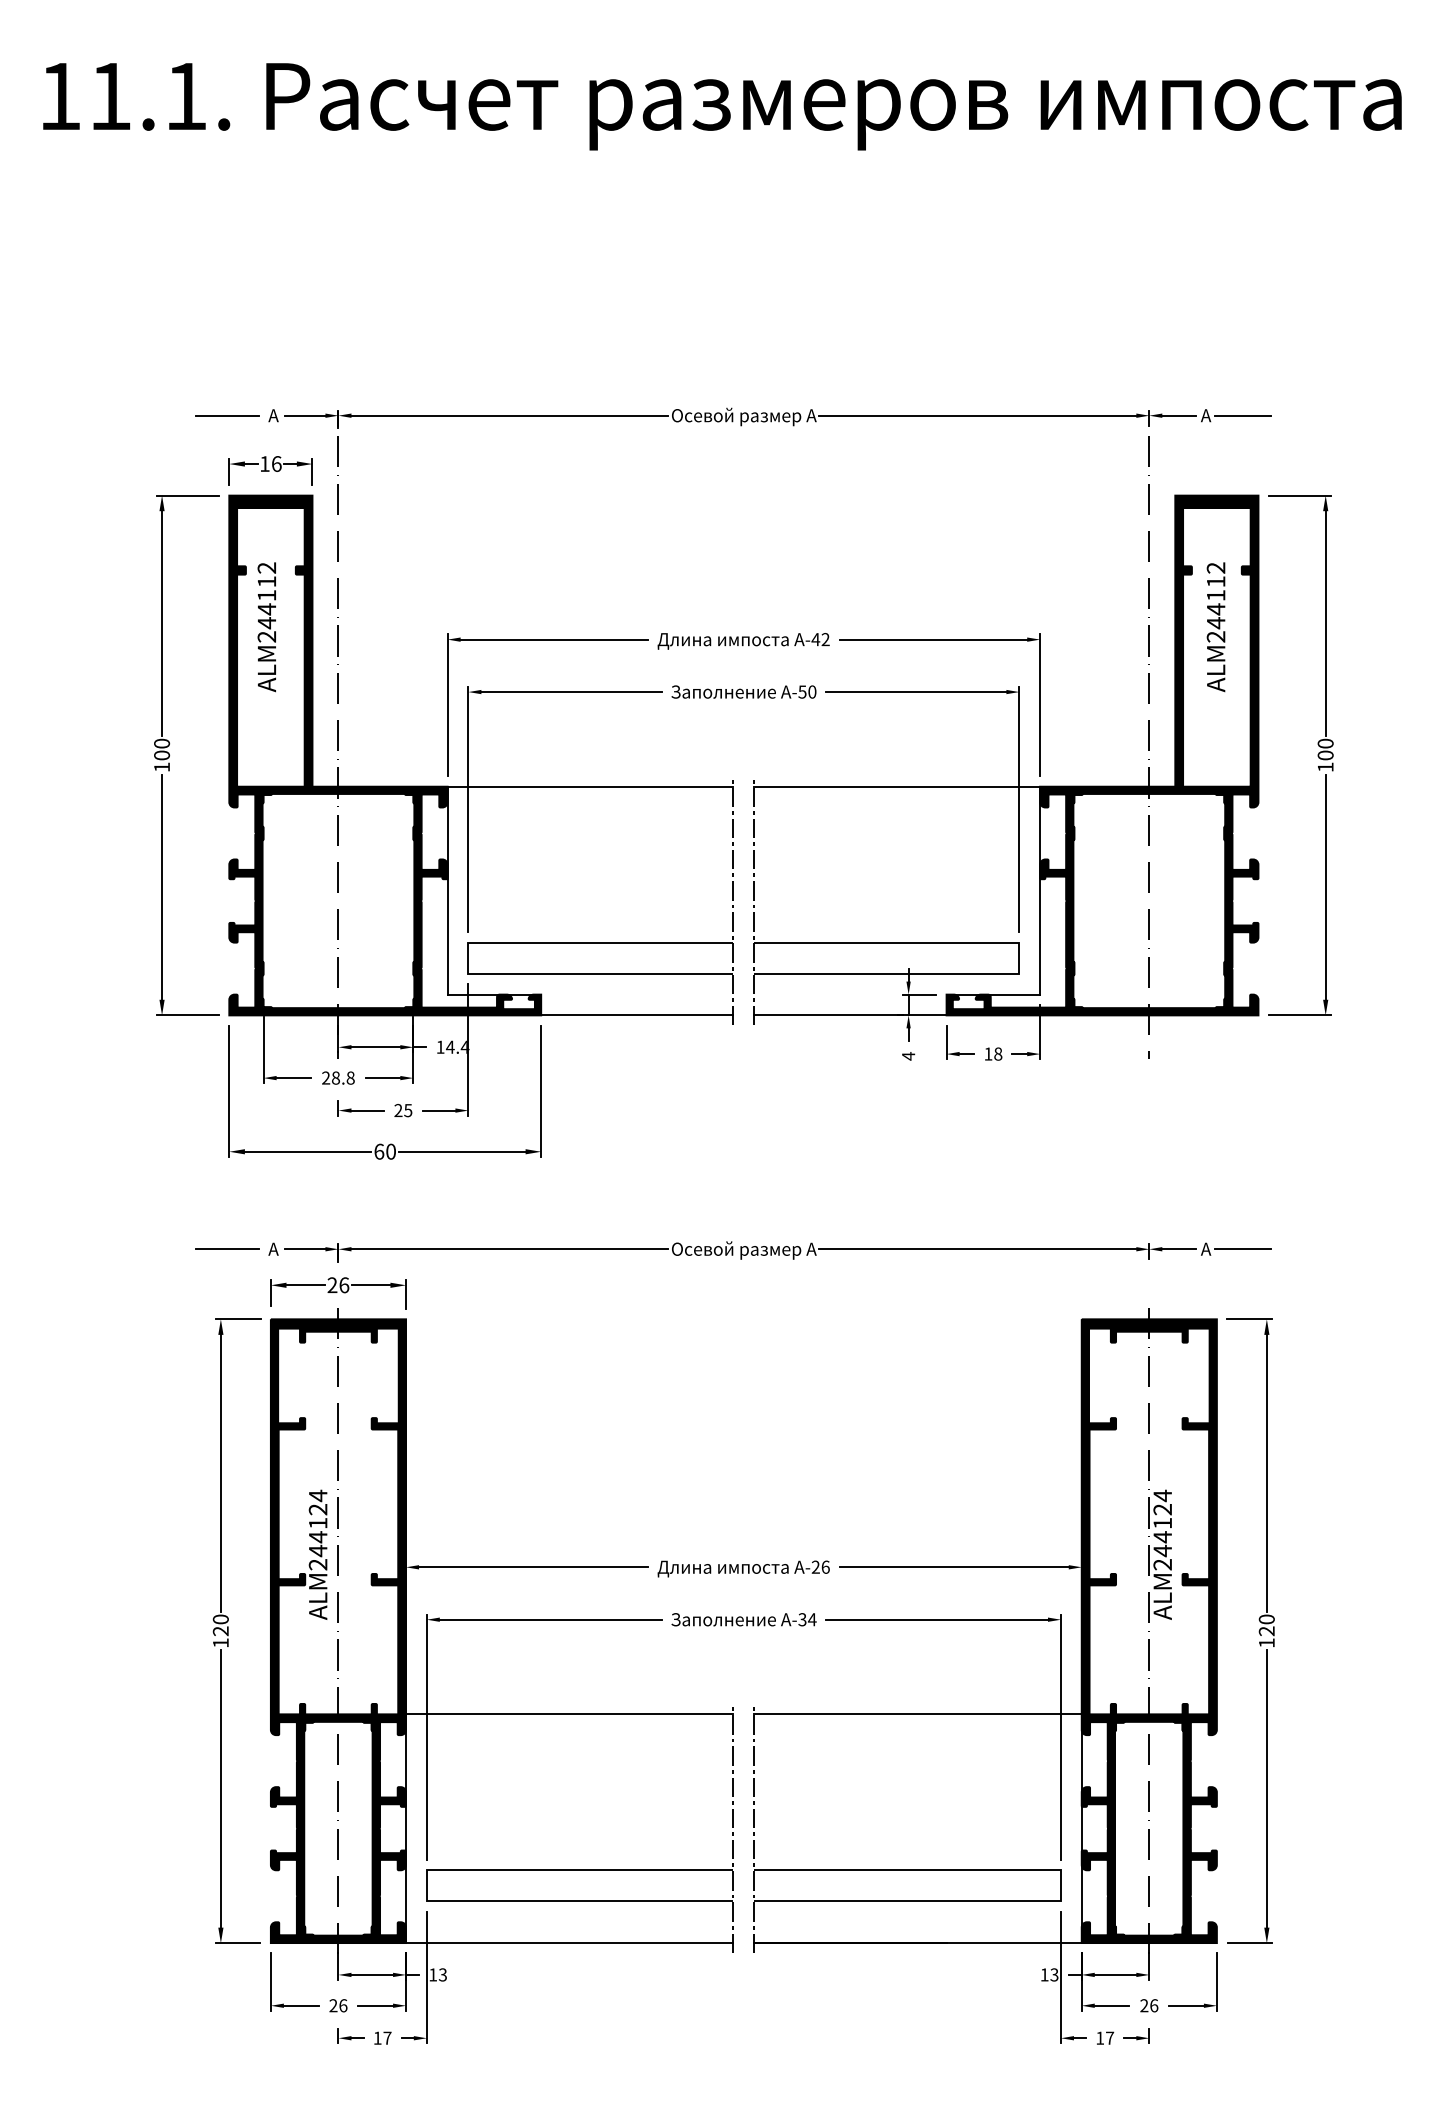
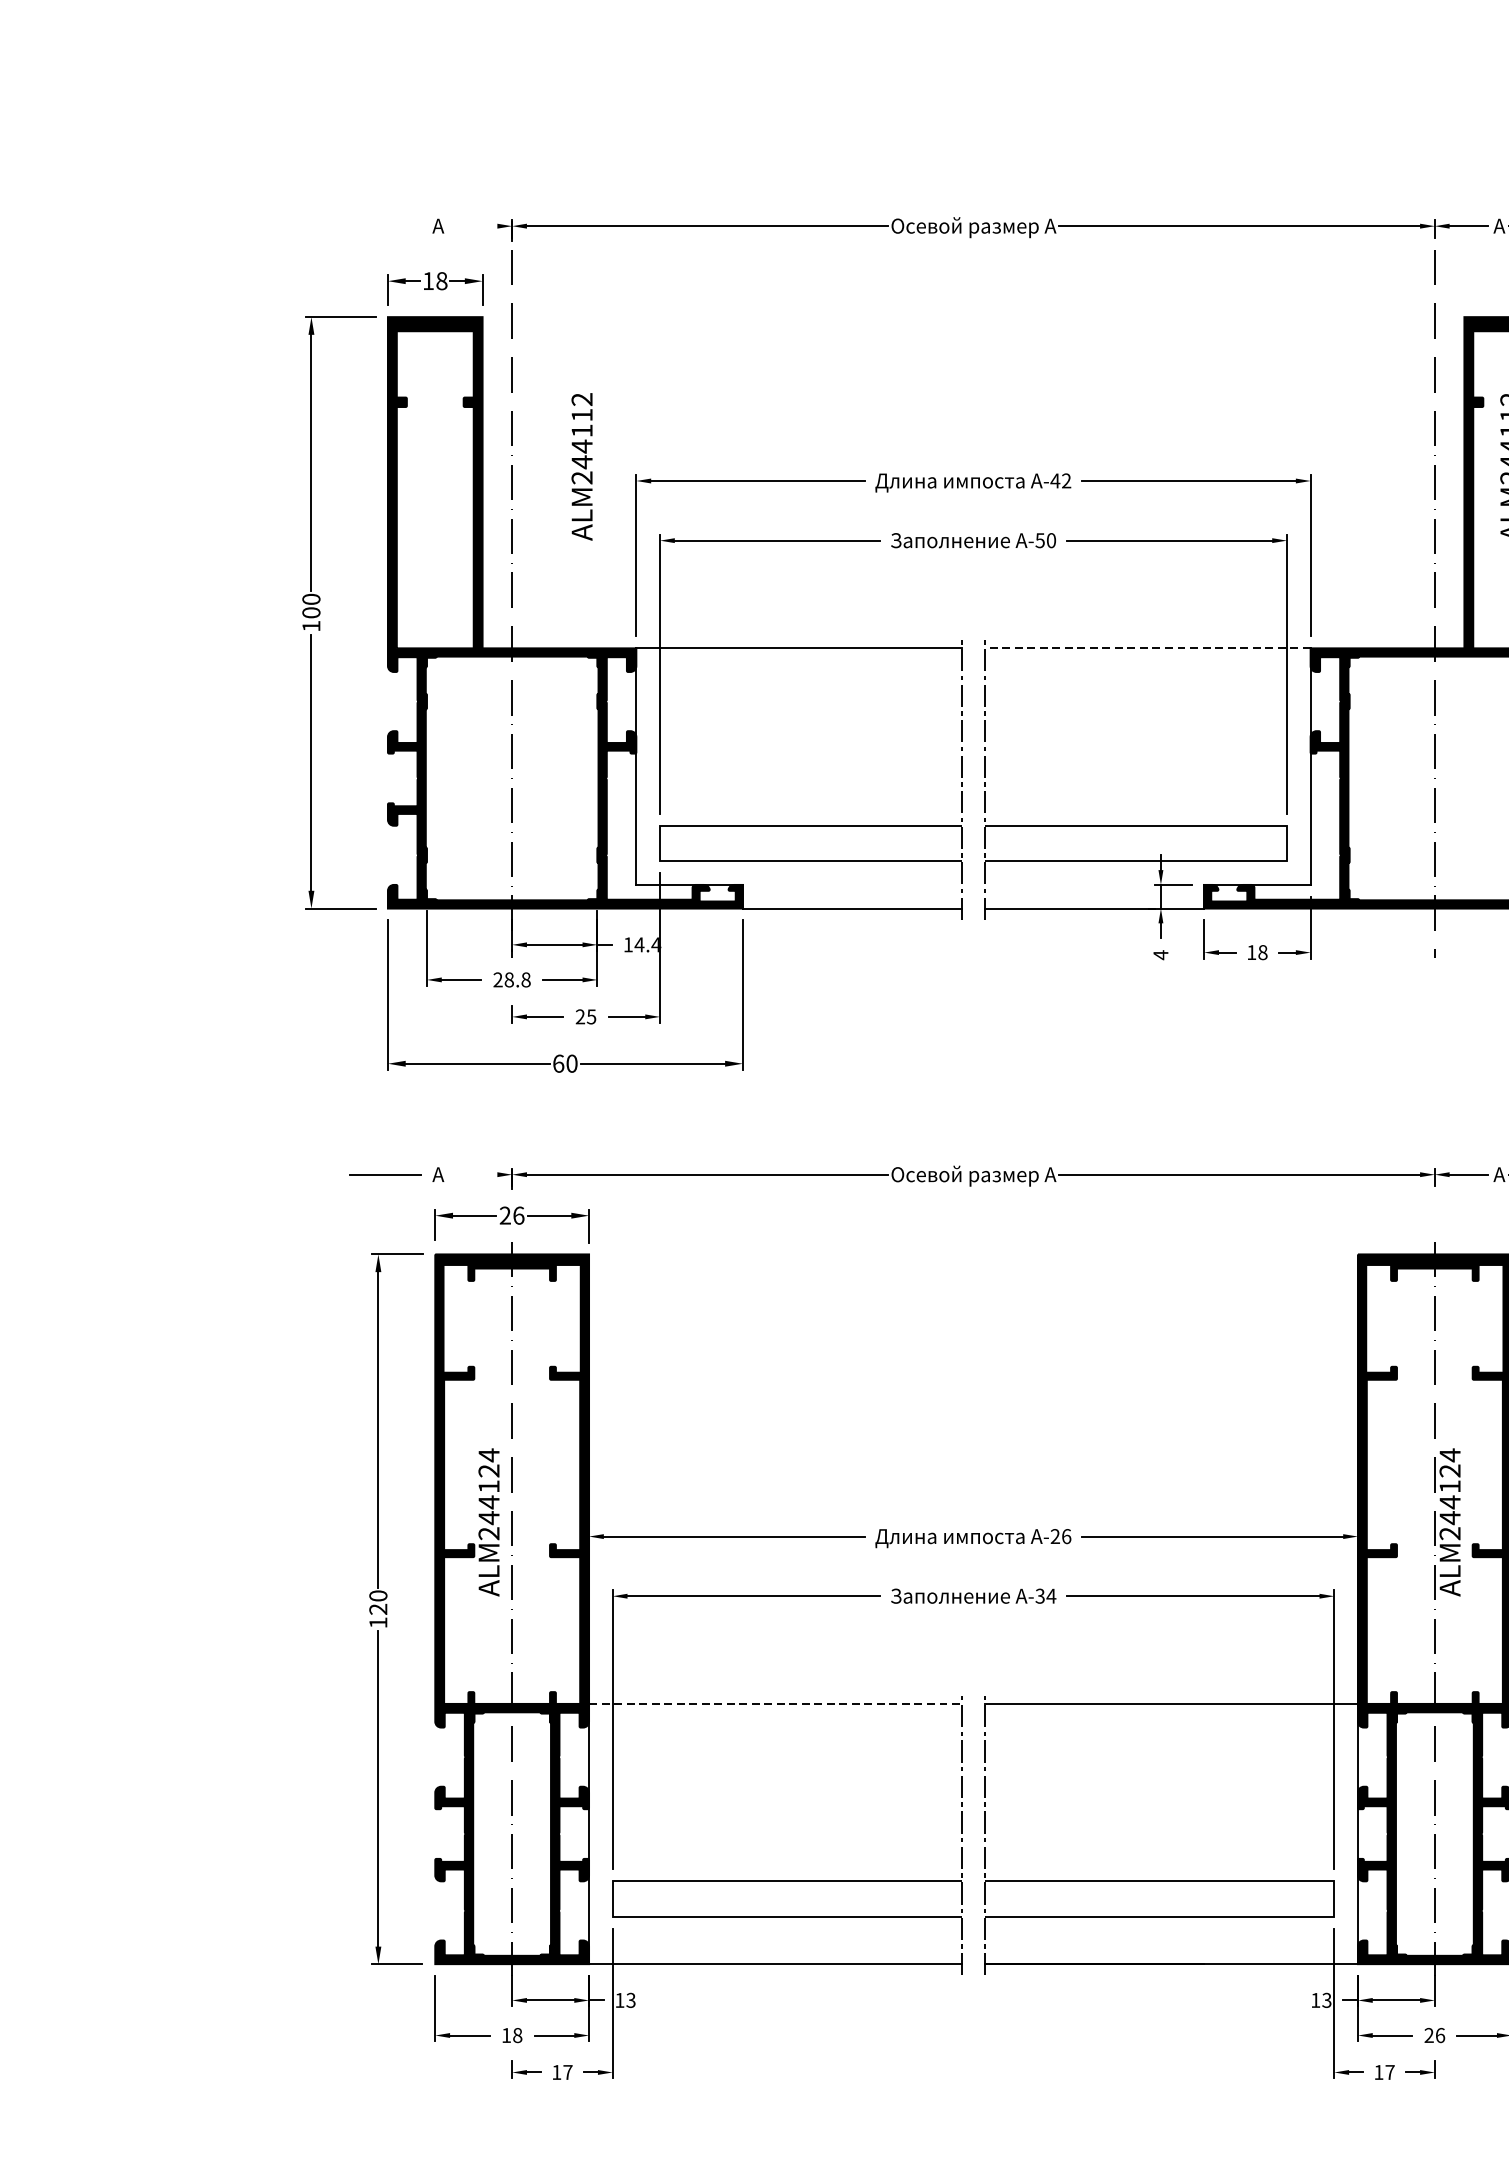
line: (227, 415) -> (385, 225), removed
line: (306, 415) -> (475, 225), removed
text: (276, 463) -> (441, 280), 16 -> 18
text: (266, 627) -> (581, 467), moved
line: (897, 786) -> (1148, 648), solid -> dashed
line: (306, 1249) -> (475, 1174), removed
line: (569, 1714) -> (775, 1704), solid -> dashed
text: (338, 2005) -> (512, 2035), 26 -> 18

